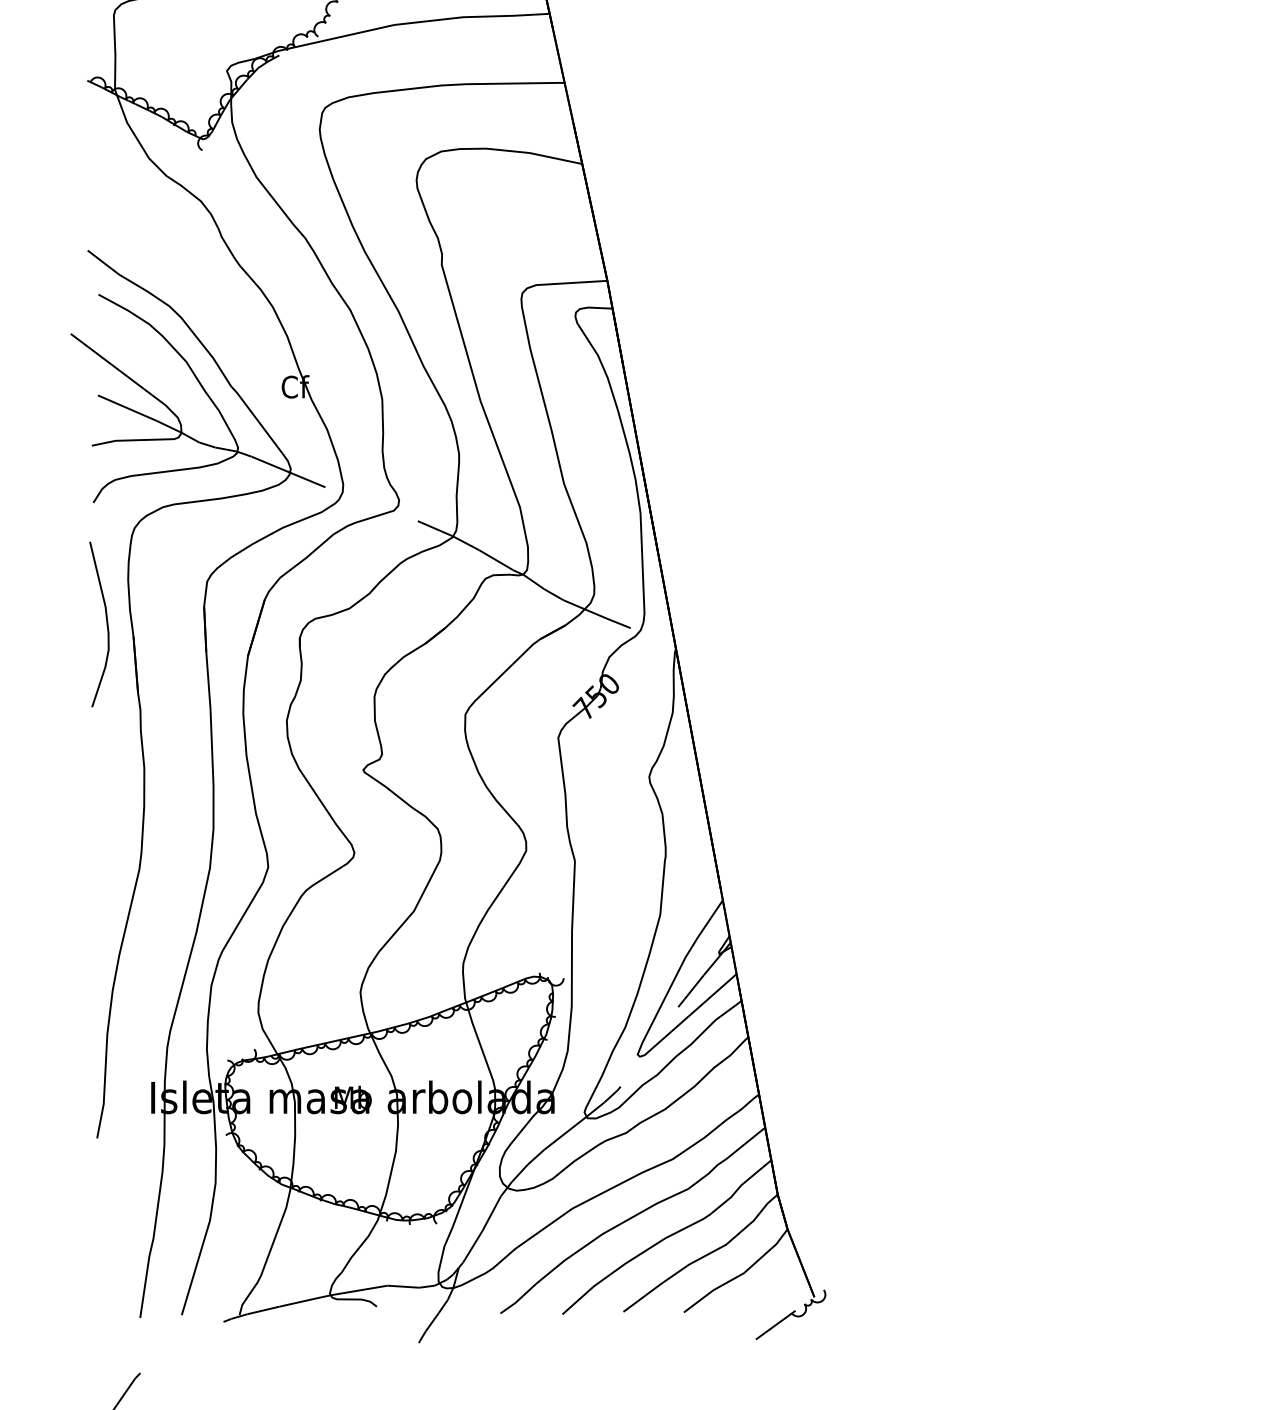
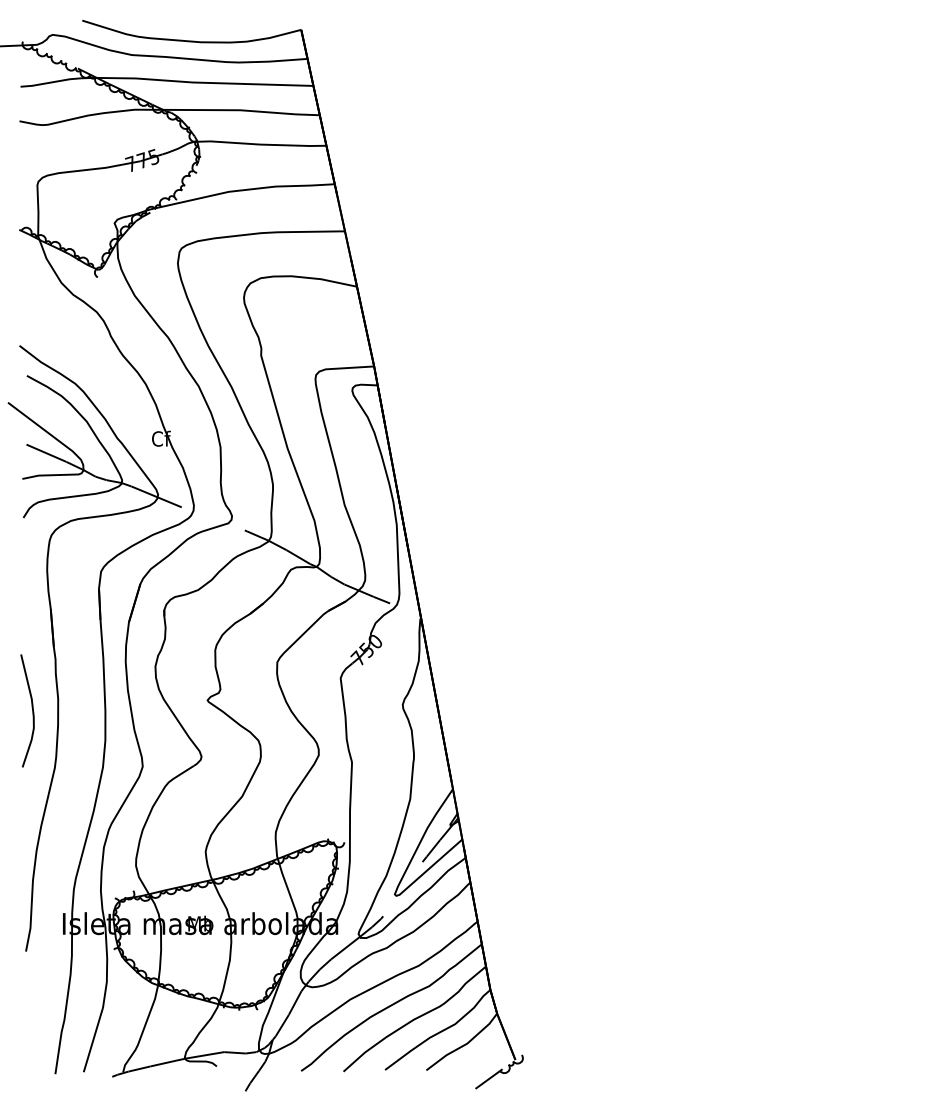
curve: (105, 619) -> (31, 707), moved

